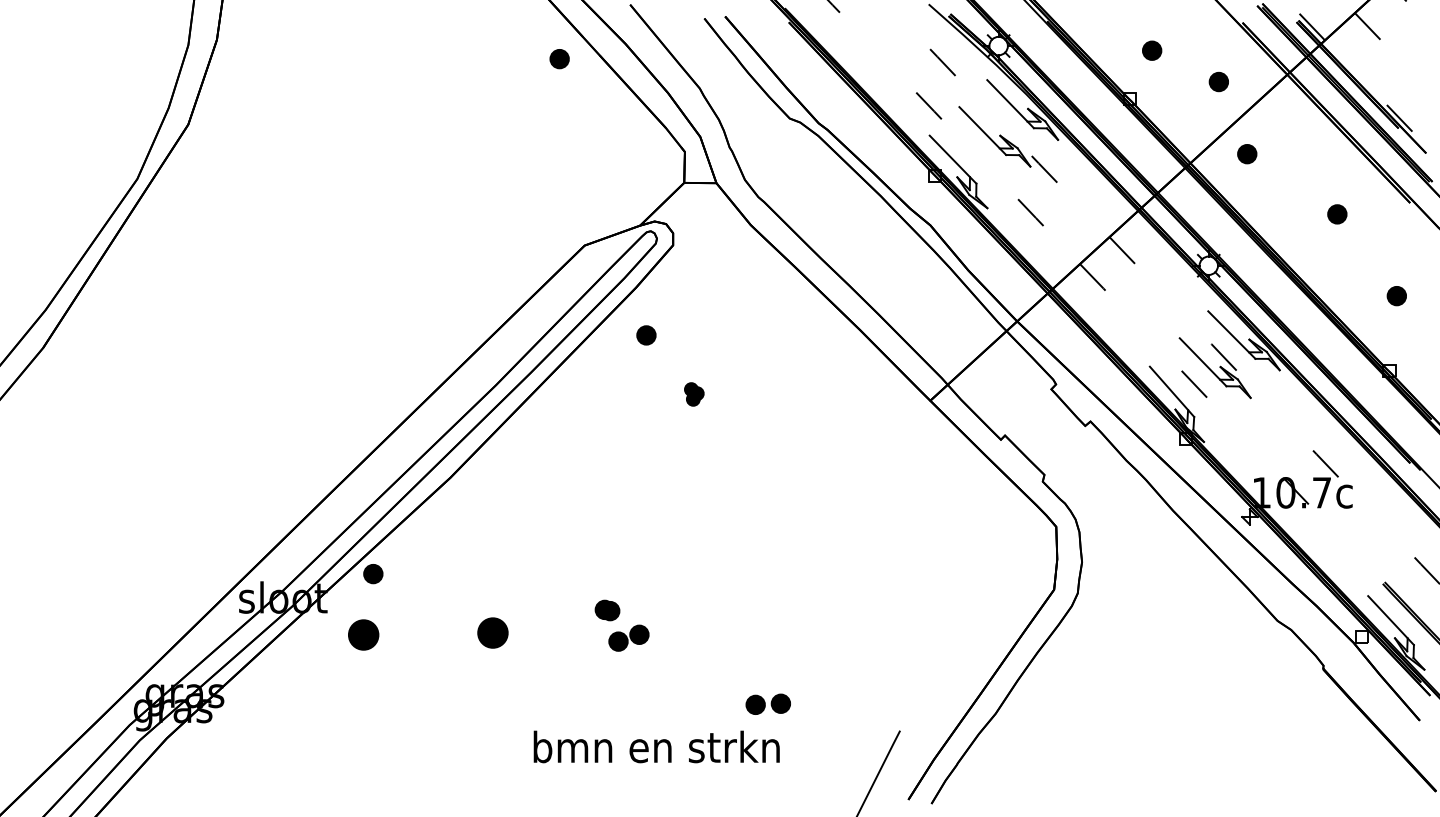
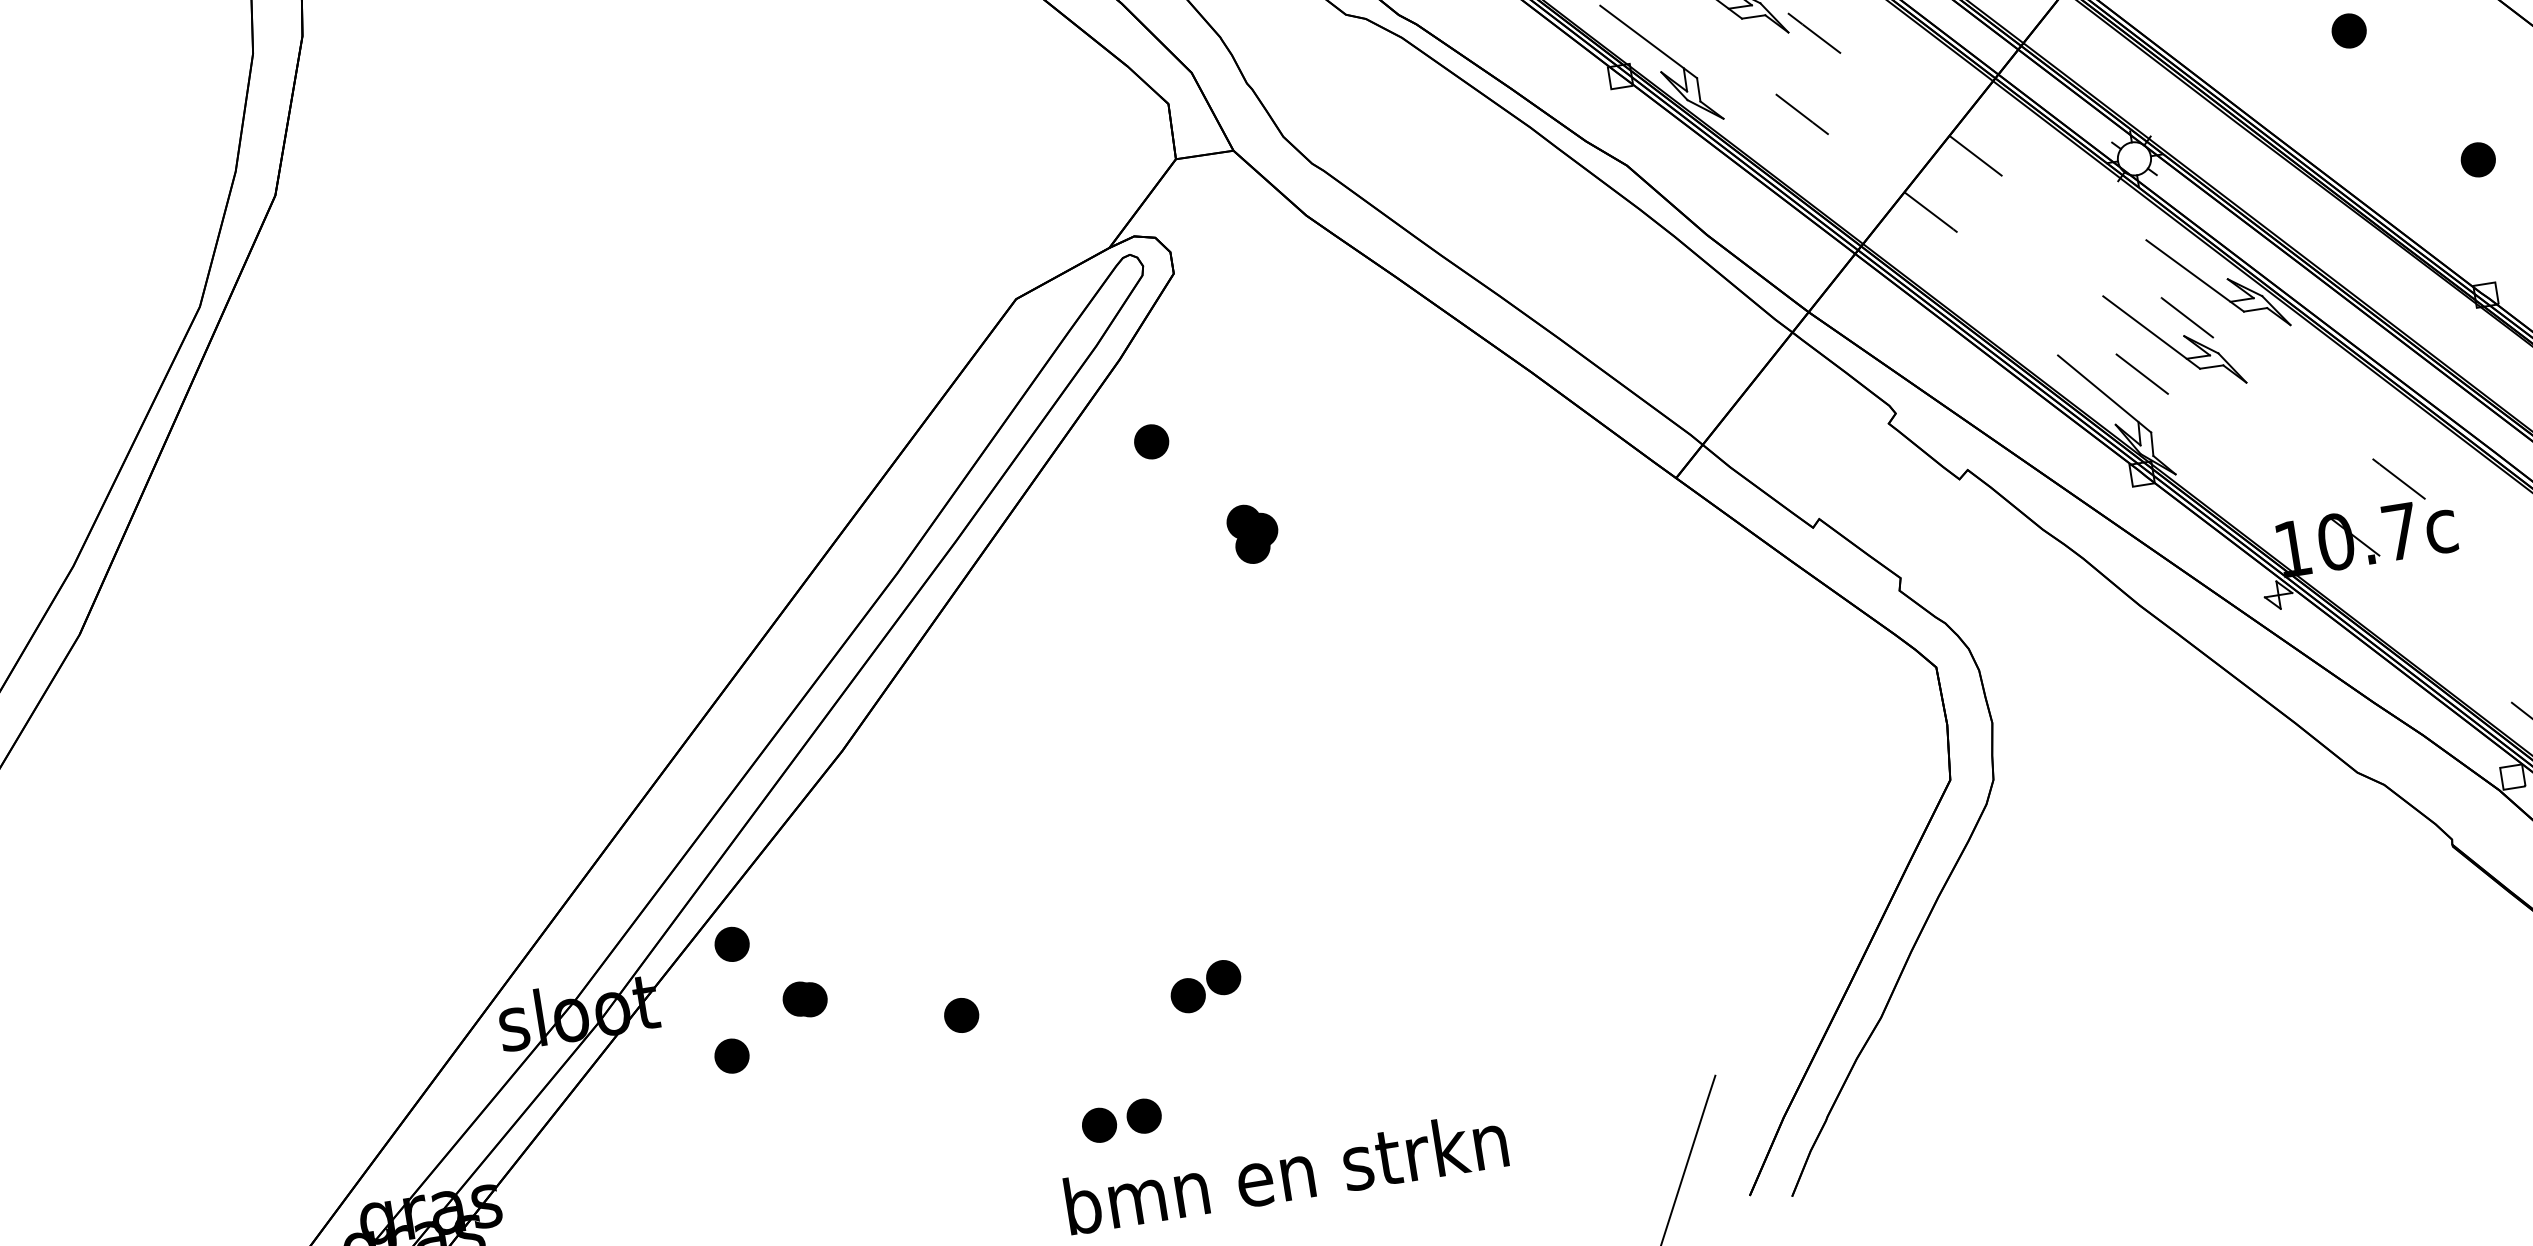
part: (694, 394) -> (1253, 533), size x1.43
part: (607, 610) -> (805, 999), moved
part: (492, 632) -> (961, 1014), size x0.62
part: (363, 635) -> (731, 1056), size x0.62
part: (767, 703) -> (1120, 1119), moved

